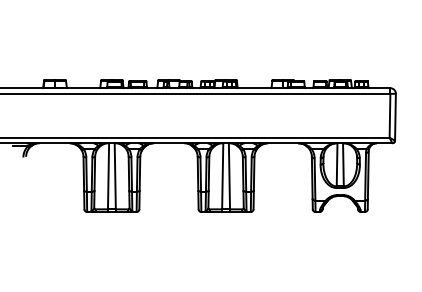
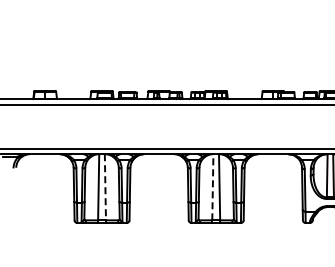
line: (222, 175) -> (212, 186), solid -> dashed
line: (115, 176) -> (105, 187), solid -> dashed

